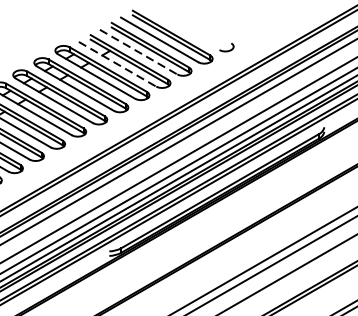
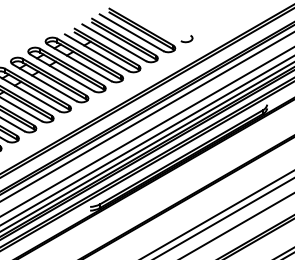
line: (138, 51) -> (114, 42), dashed -> solid
line: (117, 63) -> (96, 52), dashed -> solid

